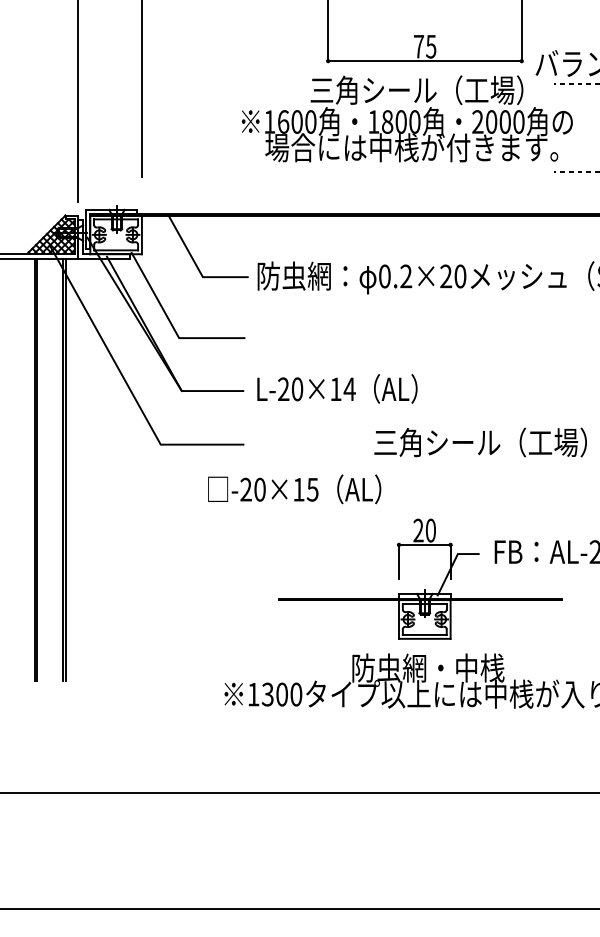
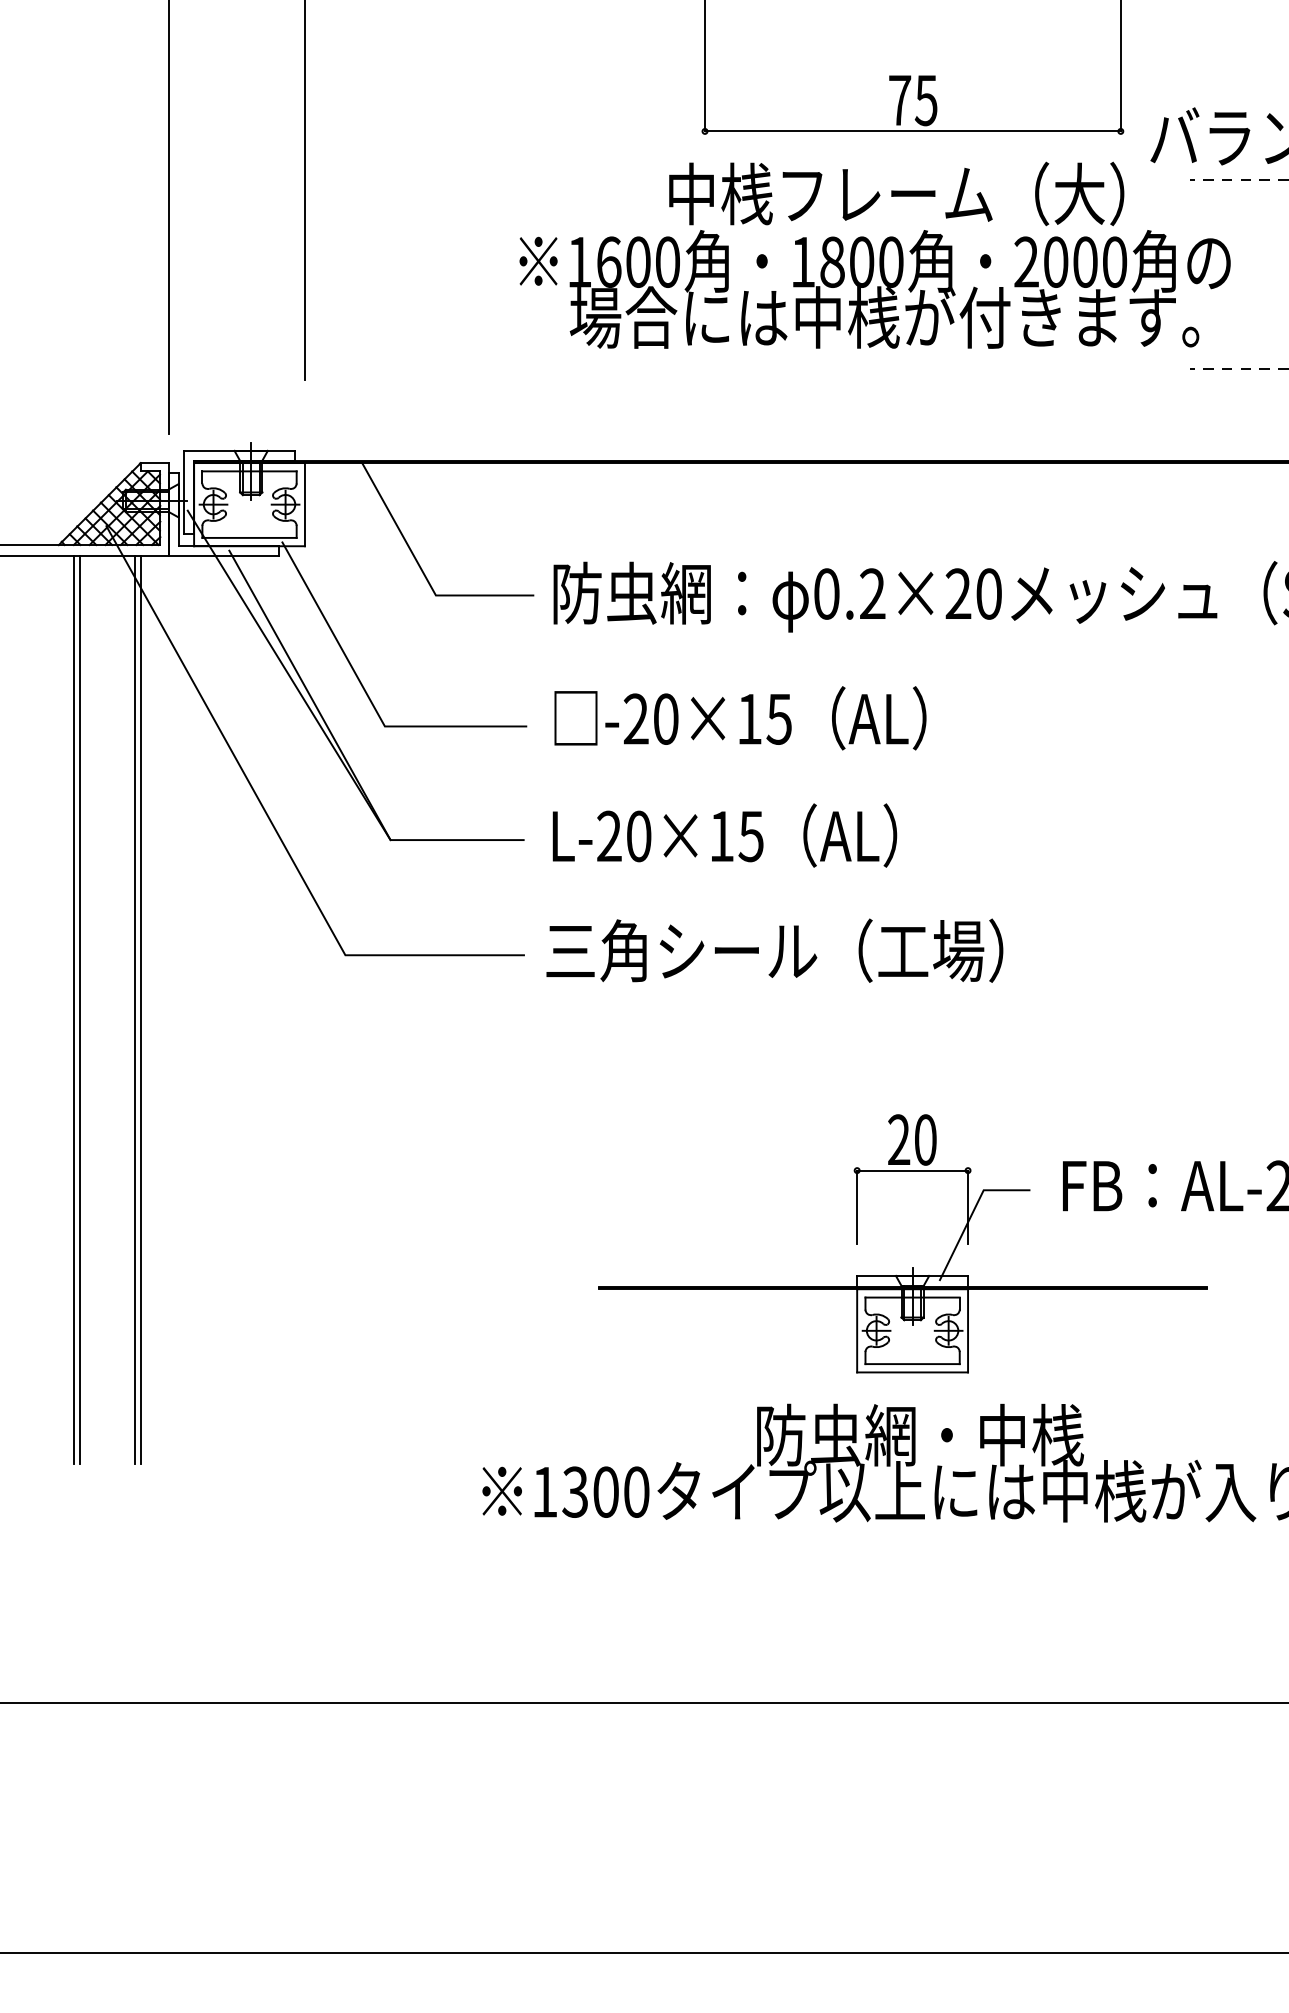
text: (412, 90) -> (886, 194), 三角シール（工場） -> 中桟フレーム（大）
text: (349, 389) -> (750, 836), L-20×14 -> L-20×15
text: (480, 442) -> (774, 950), moved
text: (294, 489) -> (740, 718), moved

